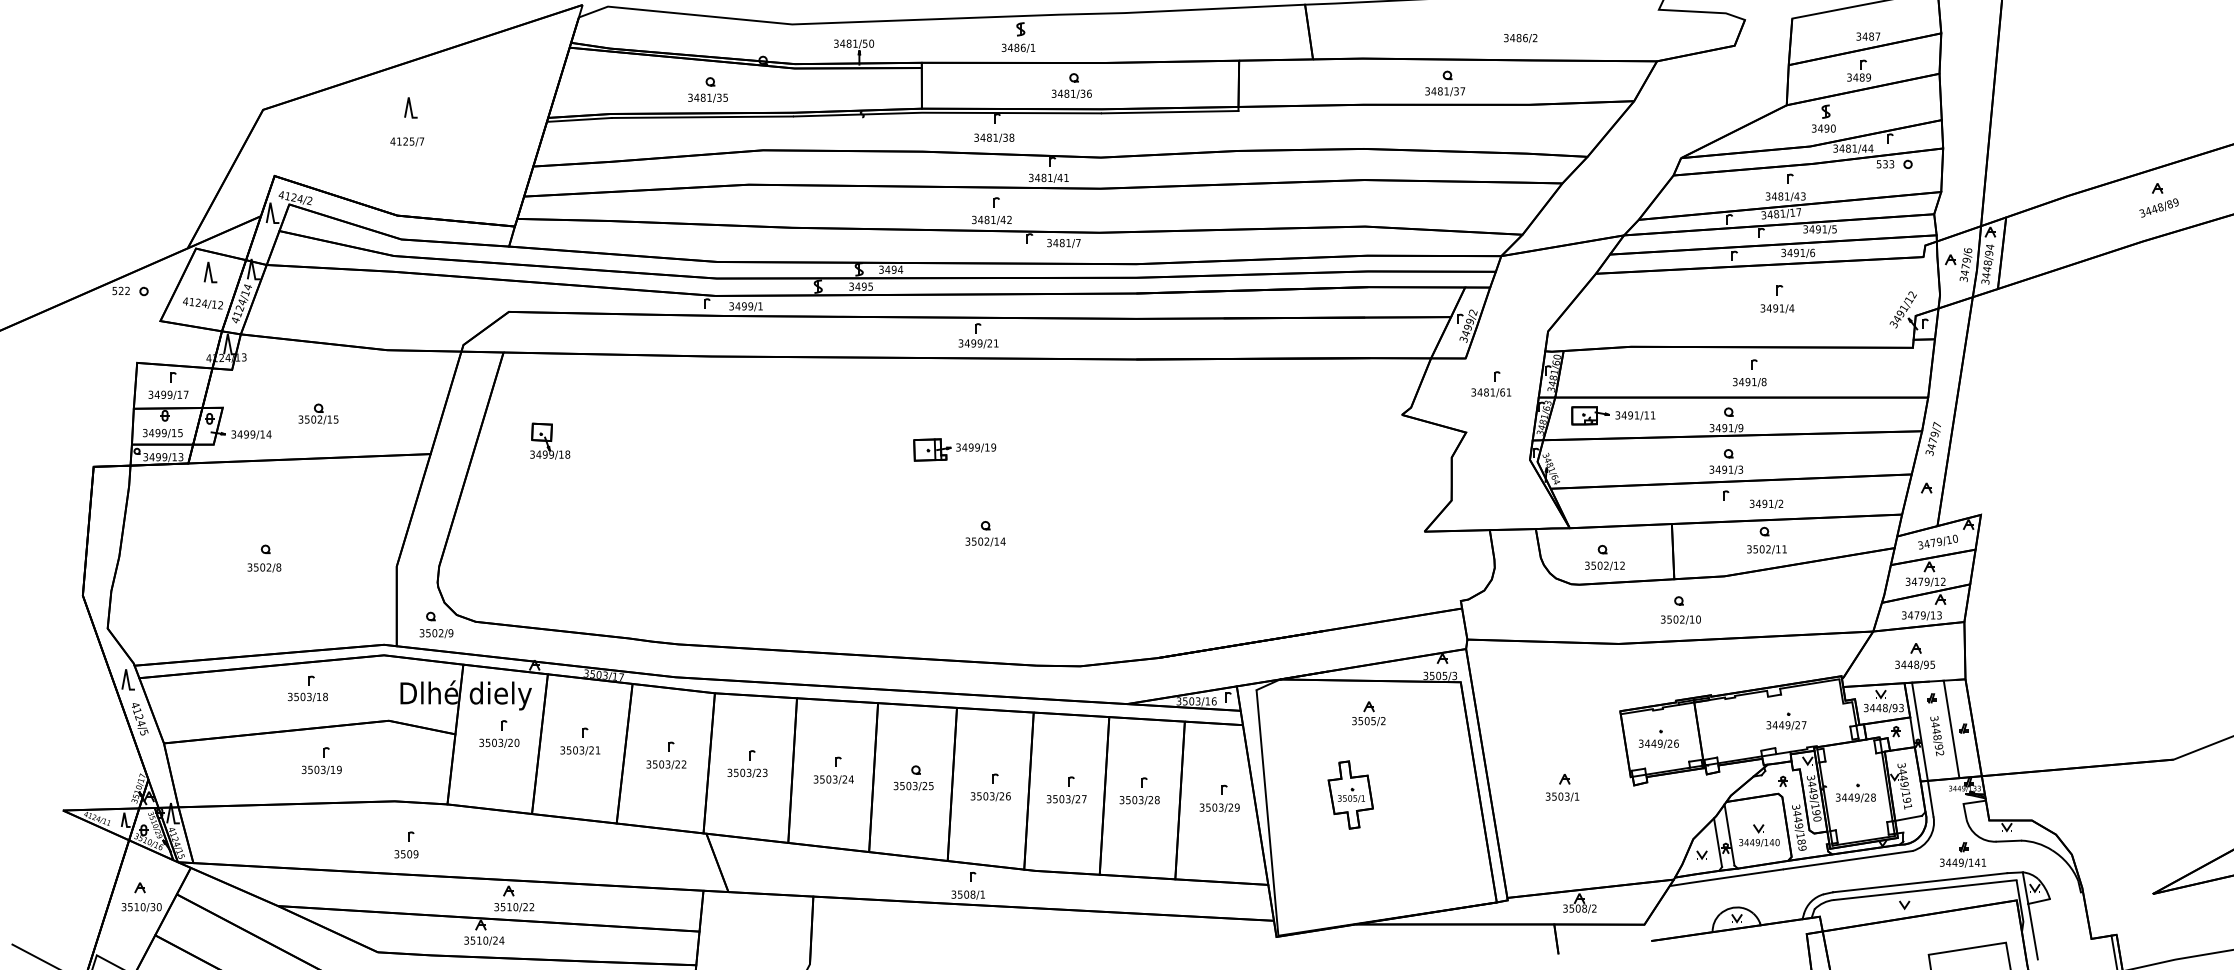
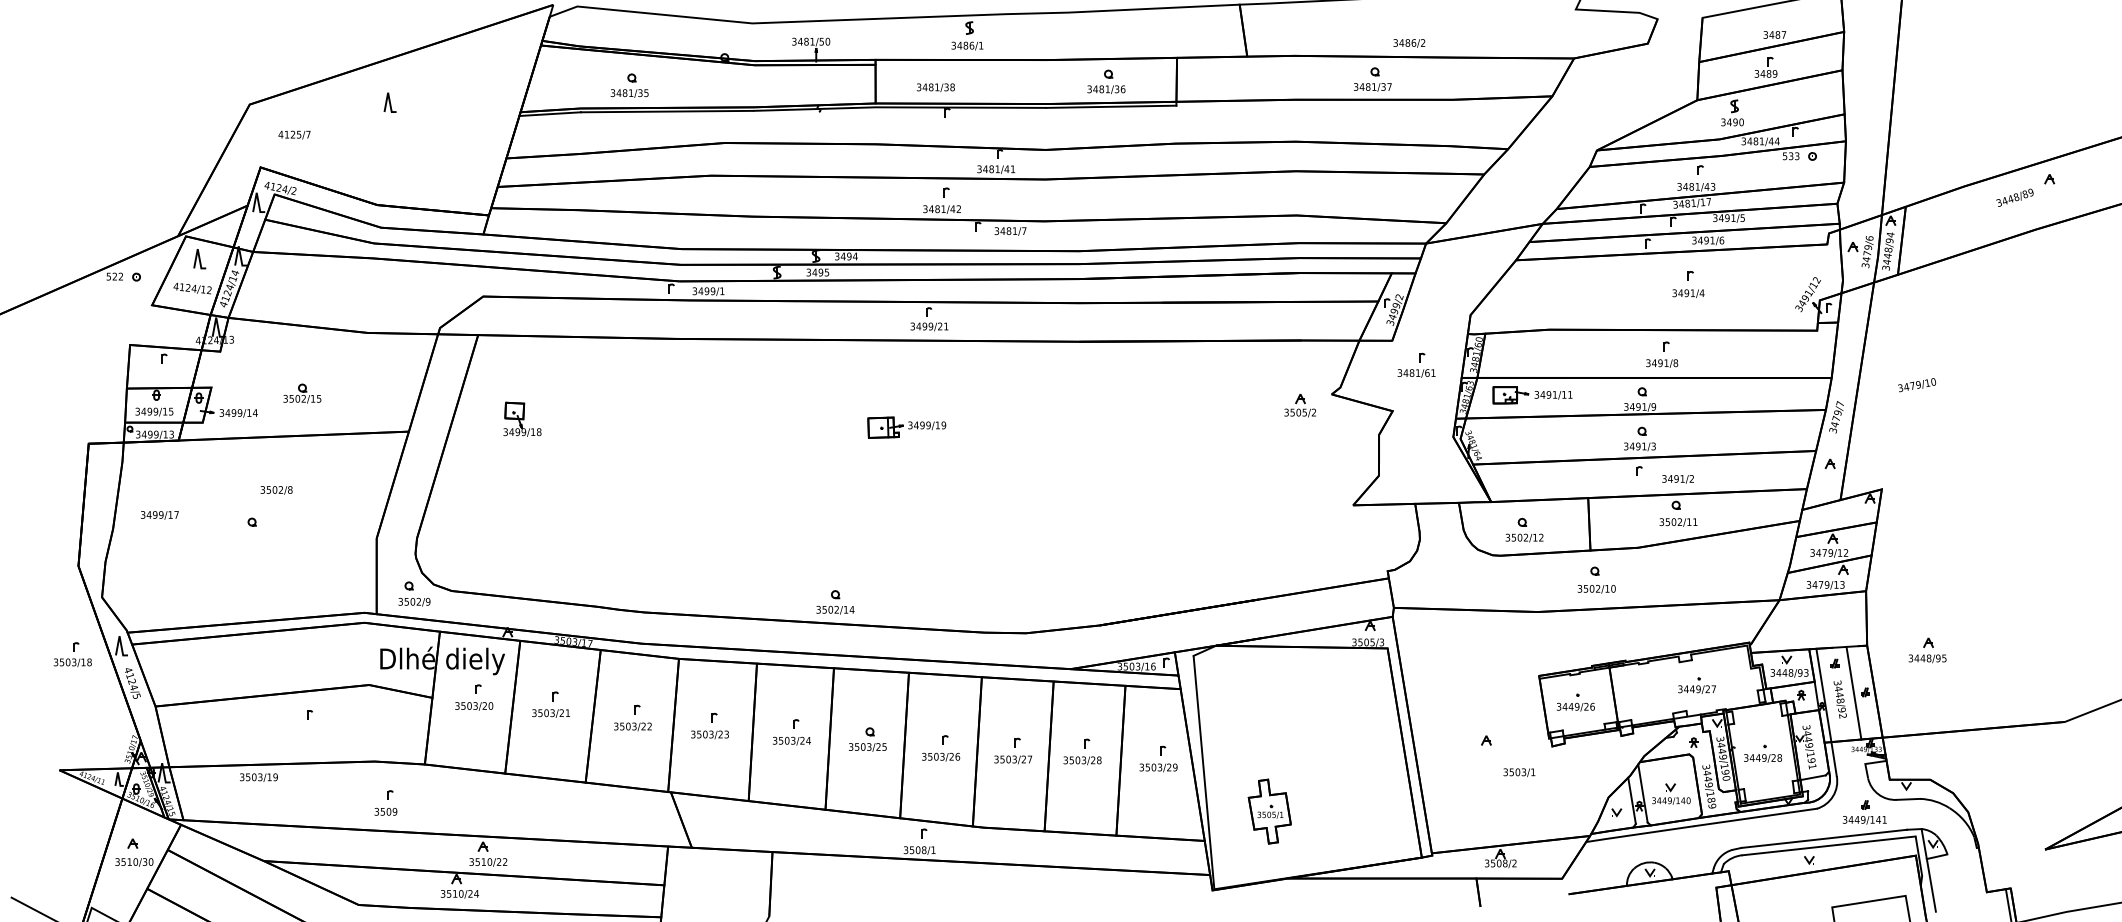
text: (1520, 38) -> (1409, 43), moved
part: (1071, 85) -> (1106, 81), moved
part: (707, 89) -> (629, 85), moved
text: (994, 137) -> (936, 87), moved
text: (407, 141) -> (294, 134), moved
text: (2158, 207) -> (2014, 197), moved
text: (168, 394) -> (159, 514), moved
part: (985, 533) -> (835, 602), moved
text: (1937, 541) -> (1916, 384), moved
text: (264, 567) -> (276, 489), moved
part: (1914, 656) -> (1927, 650), moved
part: (307, 688) -> (72, 654), moved
part: (1368, 713) -> (1299, 405), moved
text: (321, 769) -> (258, 776), moved
part: (1350, 794) -> (1269, 811), moved
text: (1562, 796) -> (1519, 772), moved

